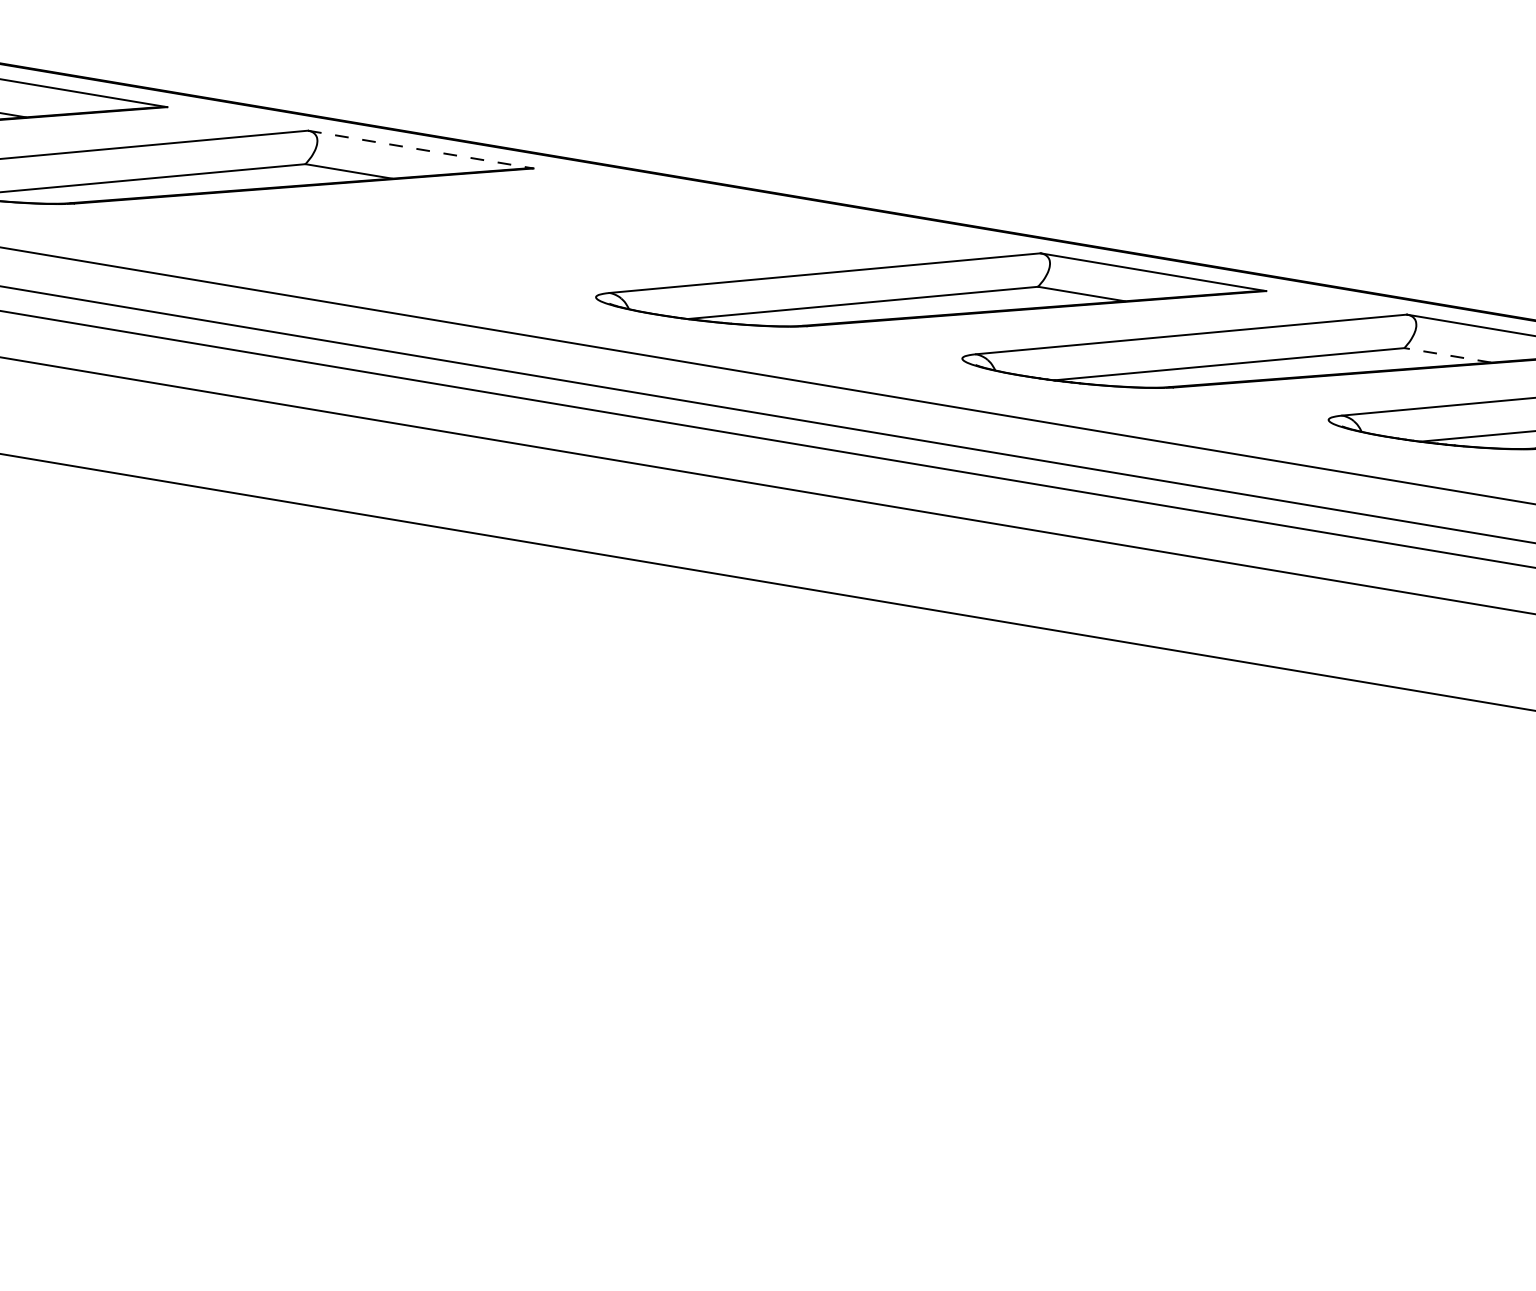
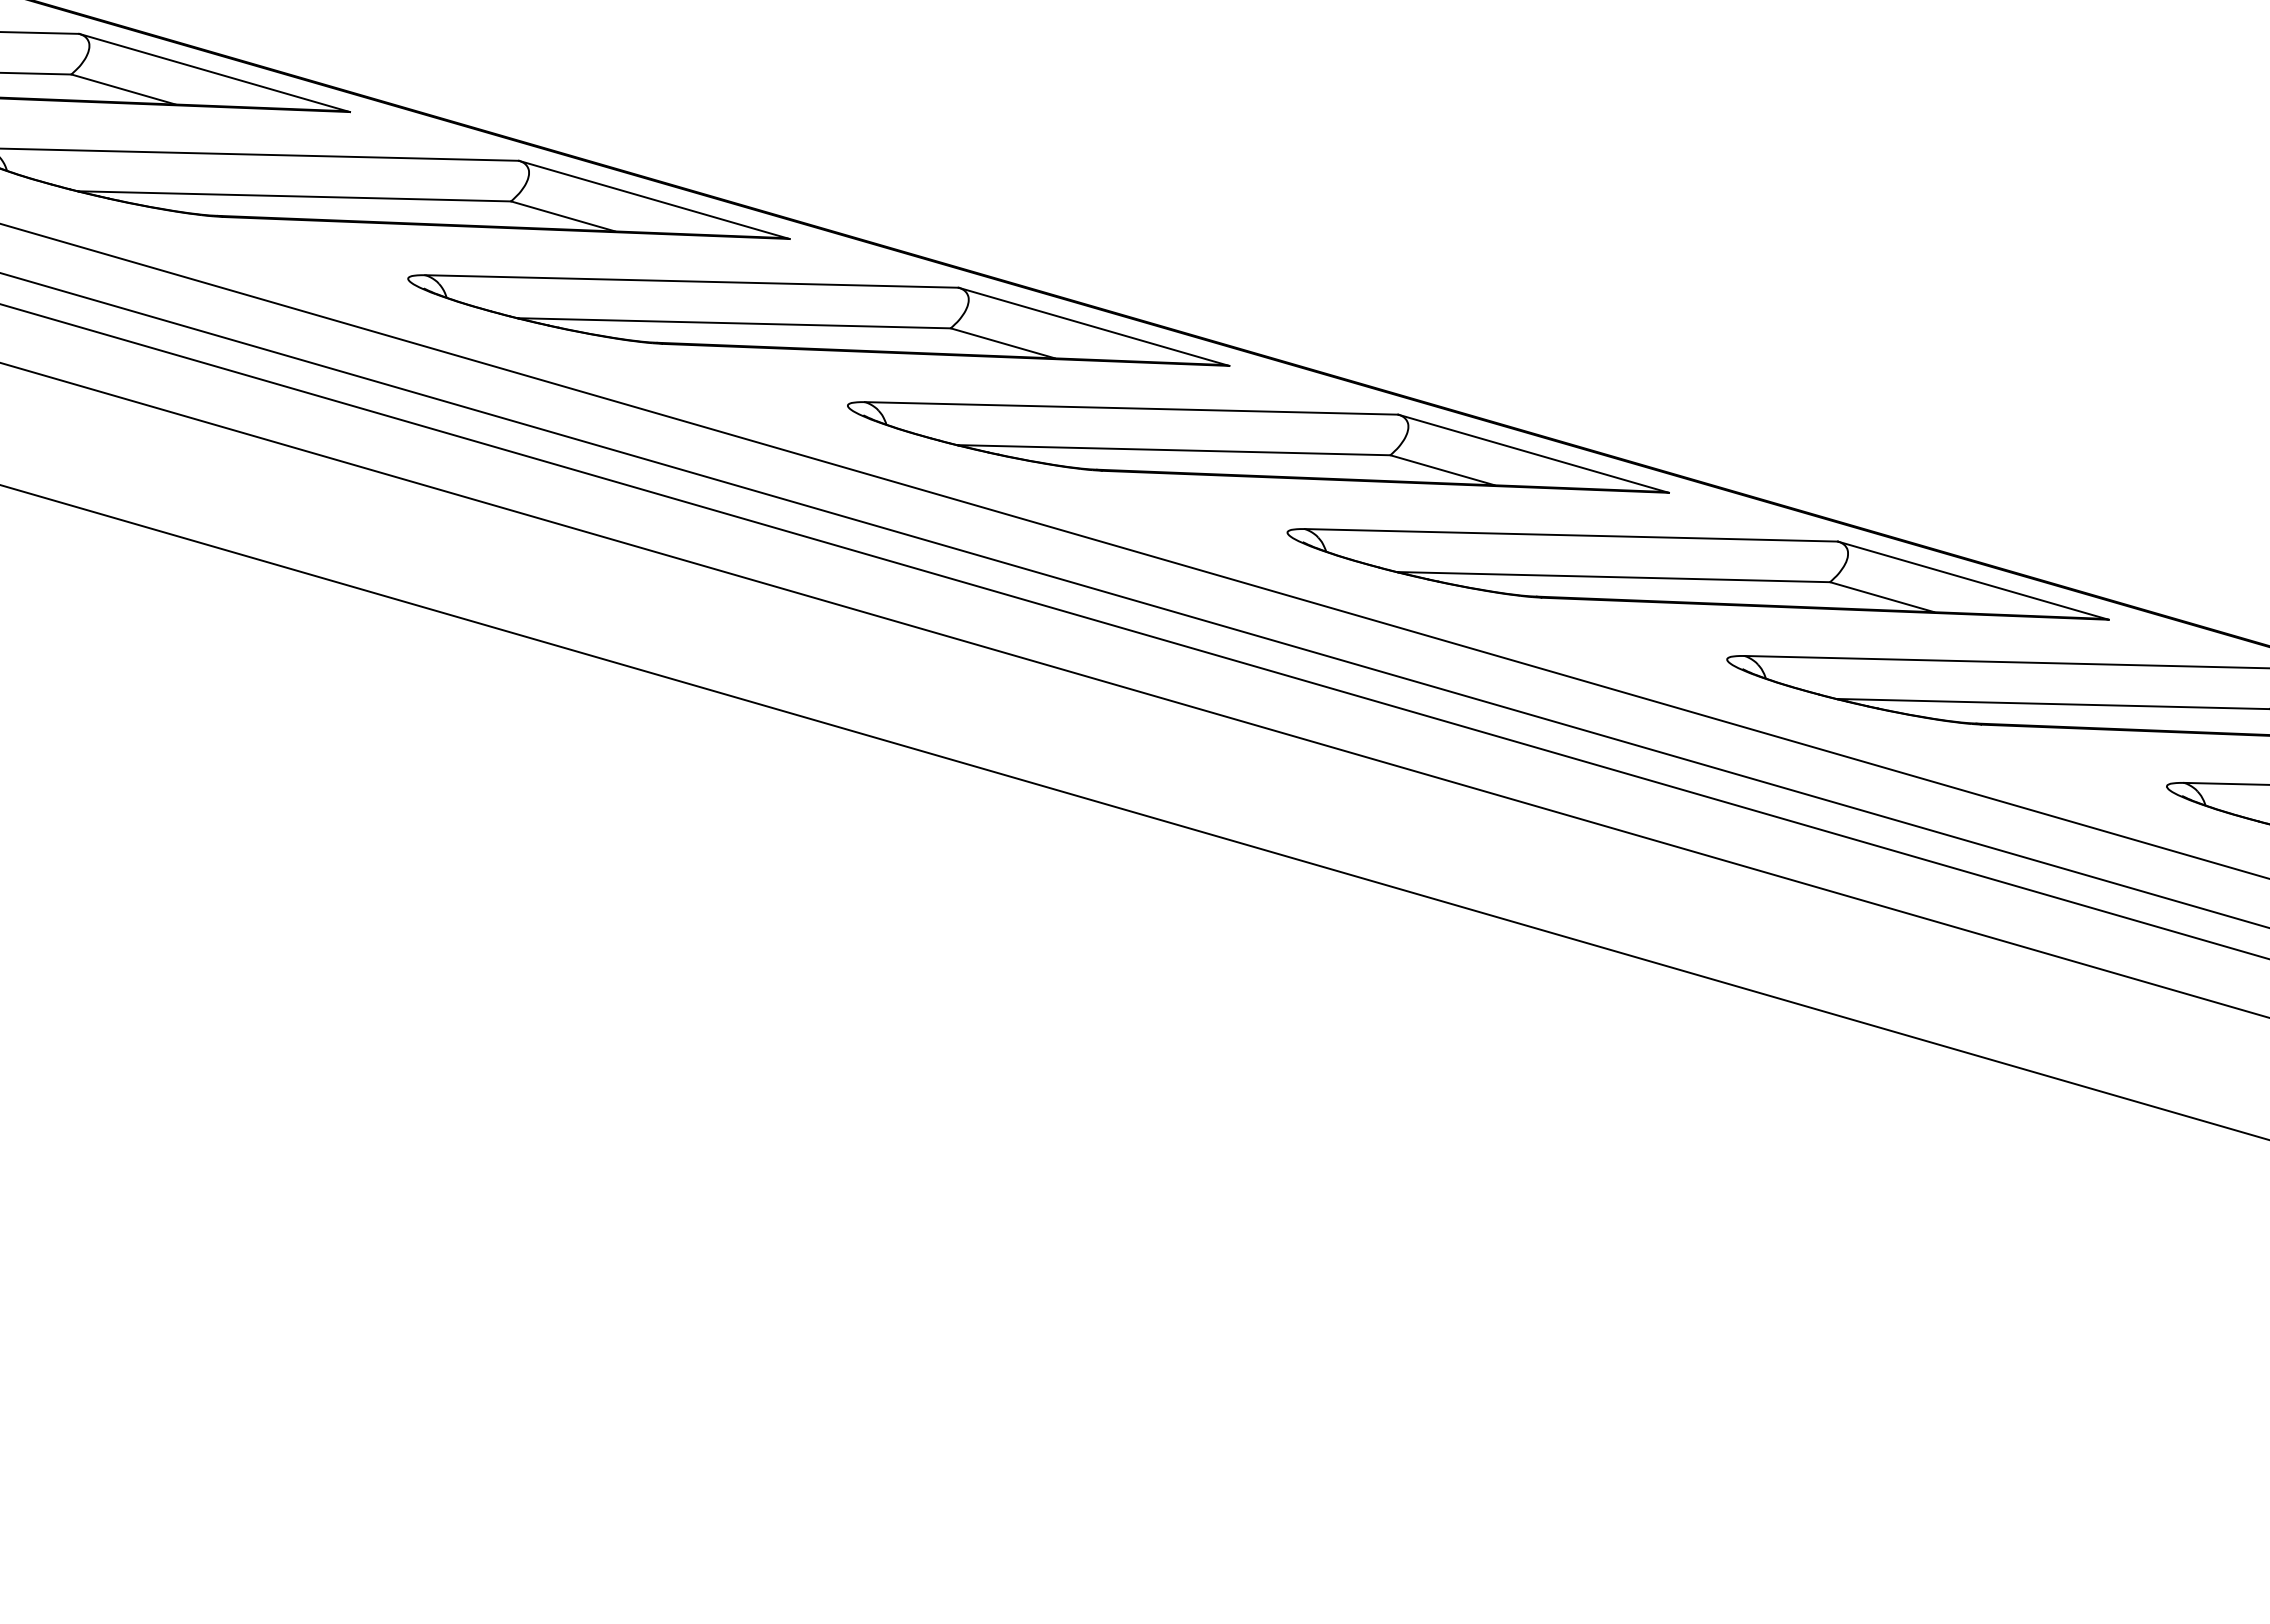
line: (420, 149) -> (654, 199), dashed -> solid
part: (564, 231) -> (818, 320), added
line: (1447, 355) -> (1881, 597), dashed -> solid

